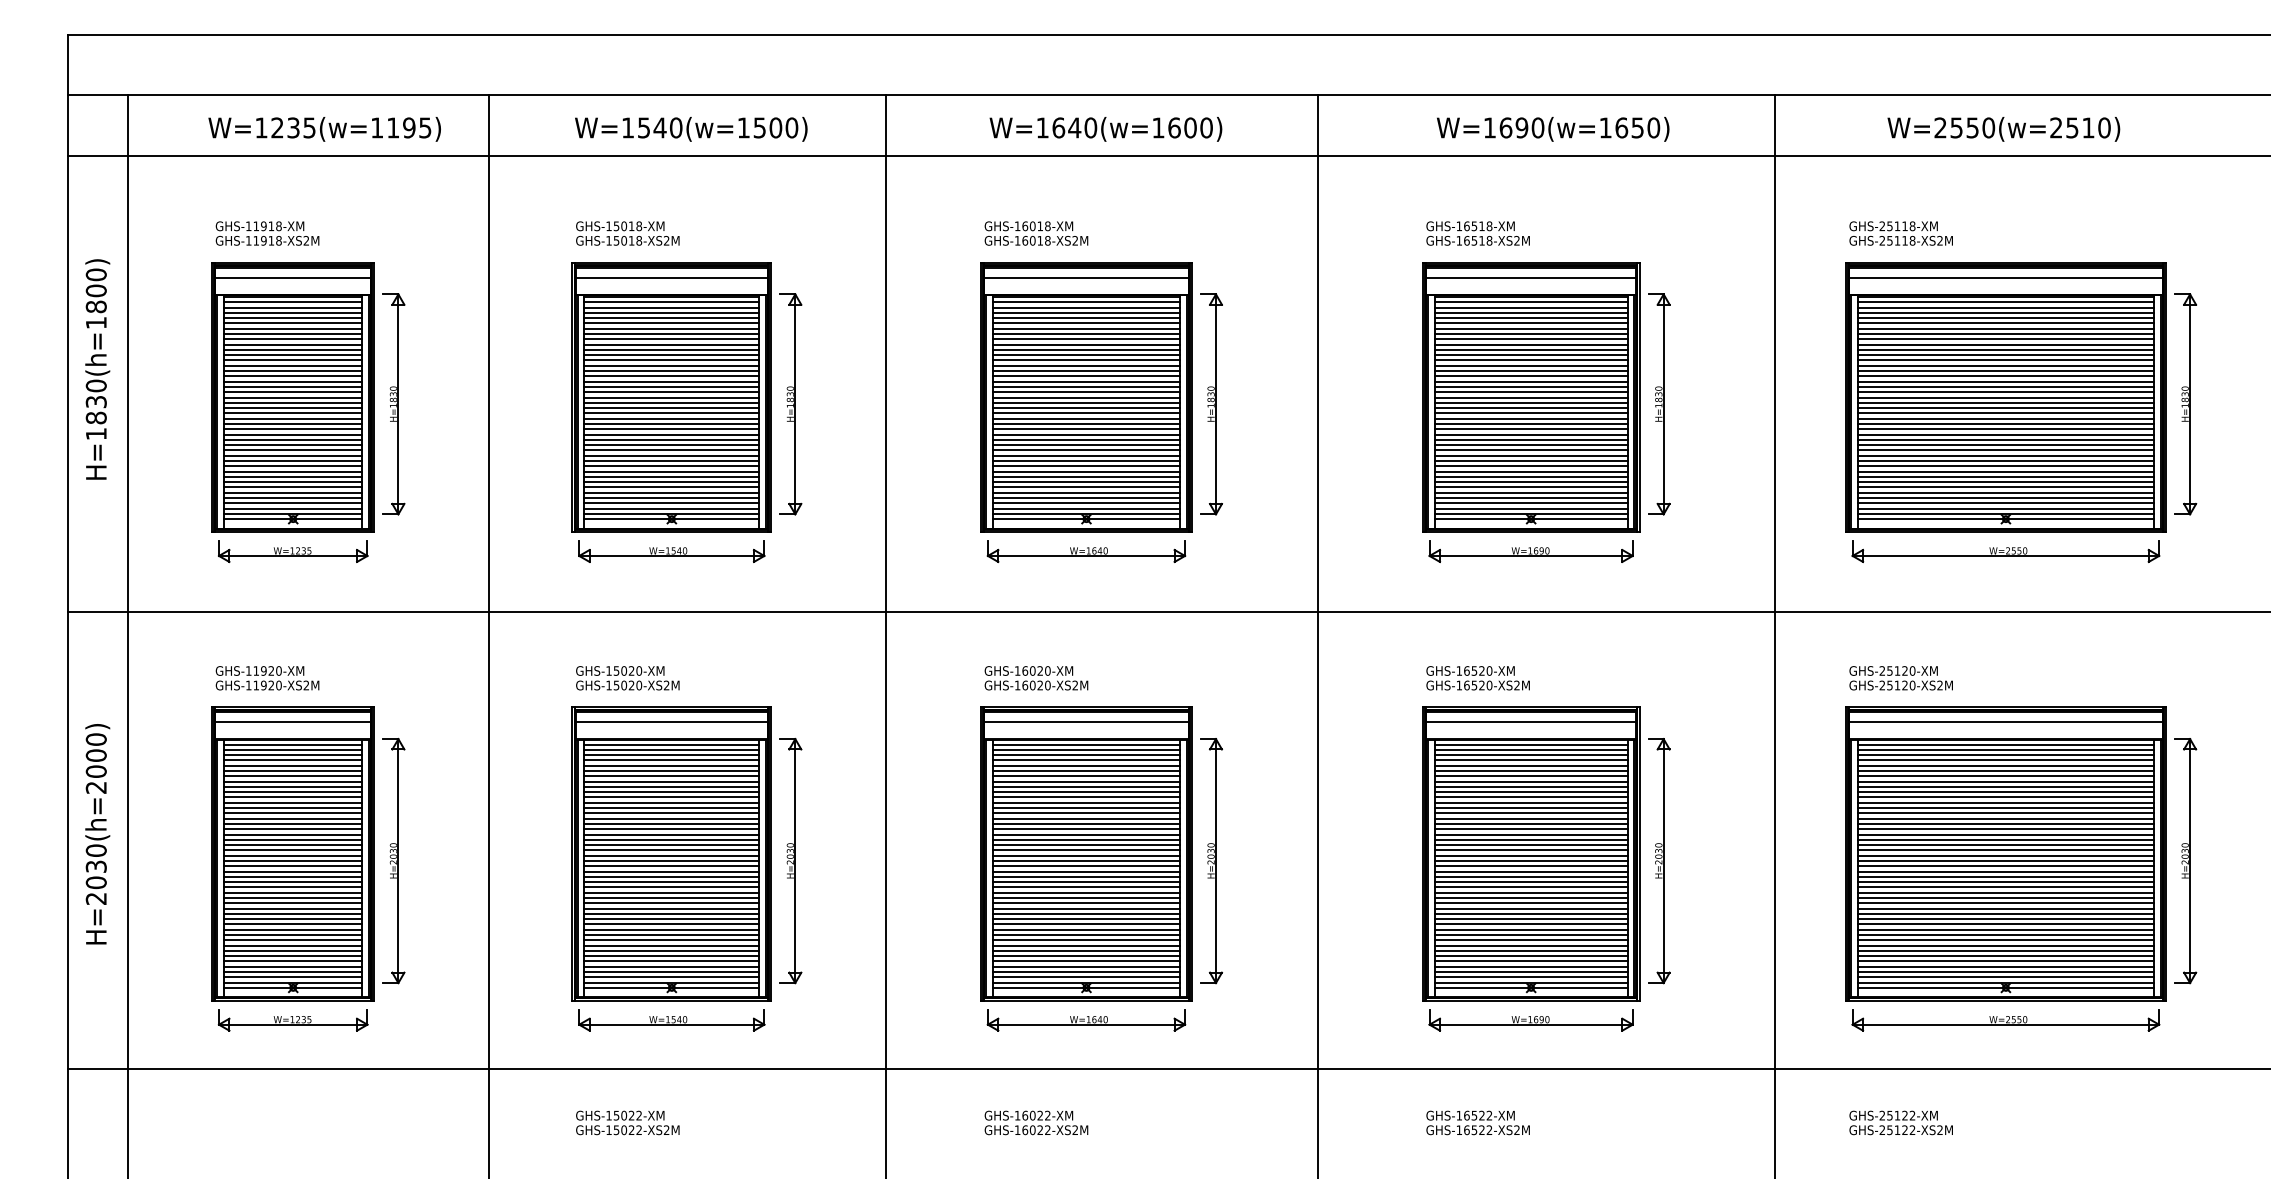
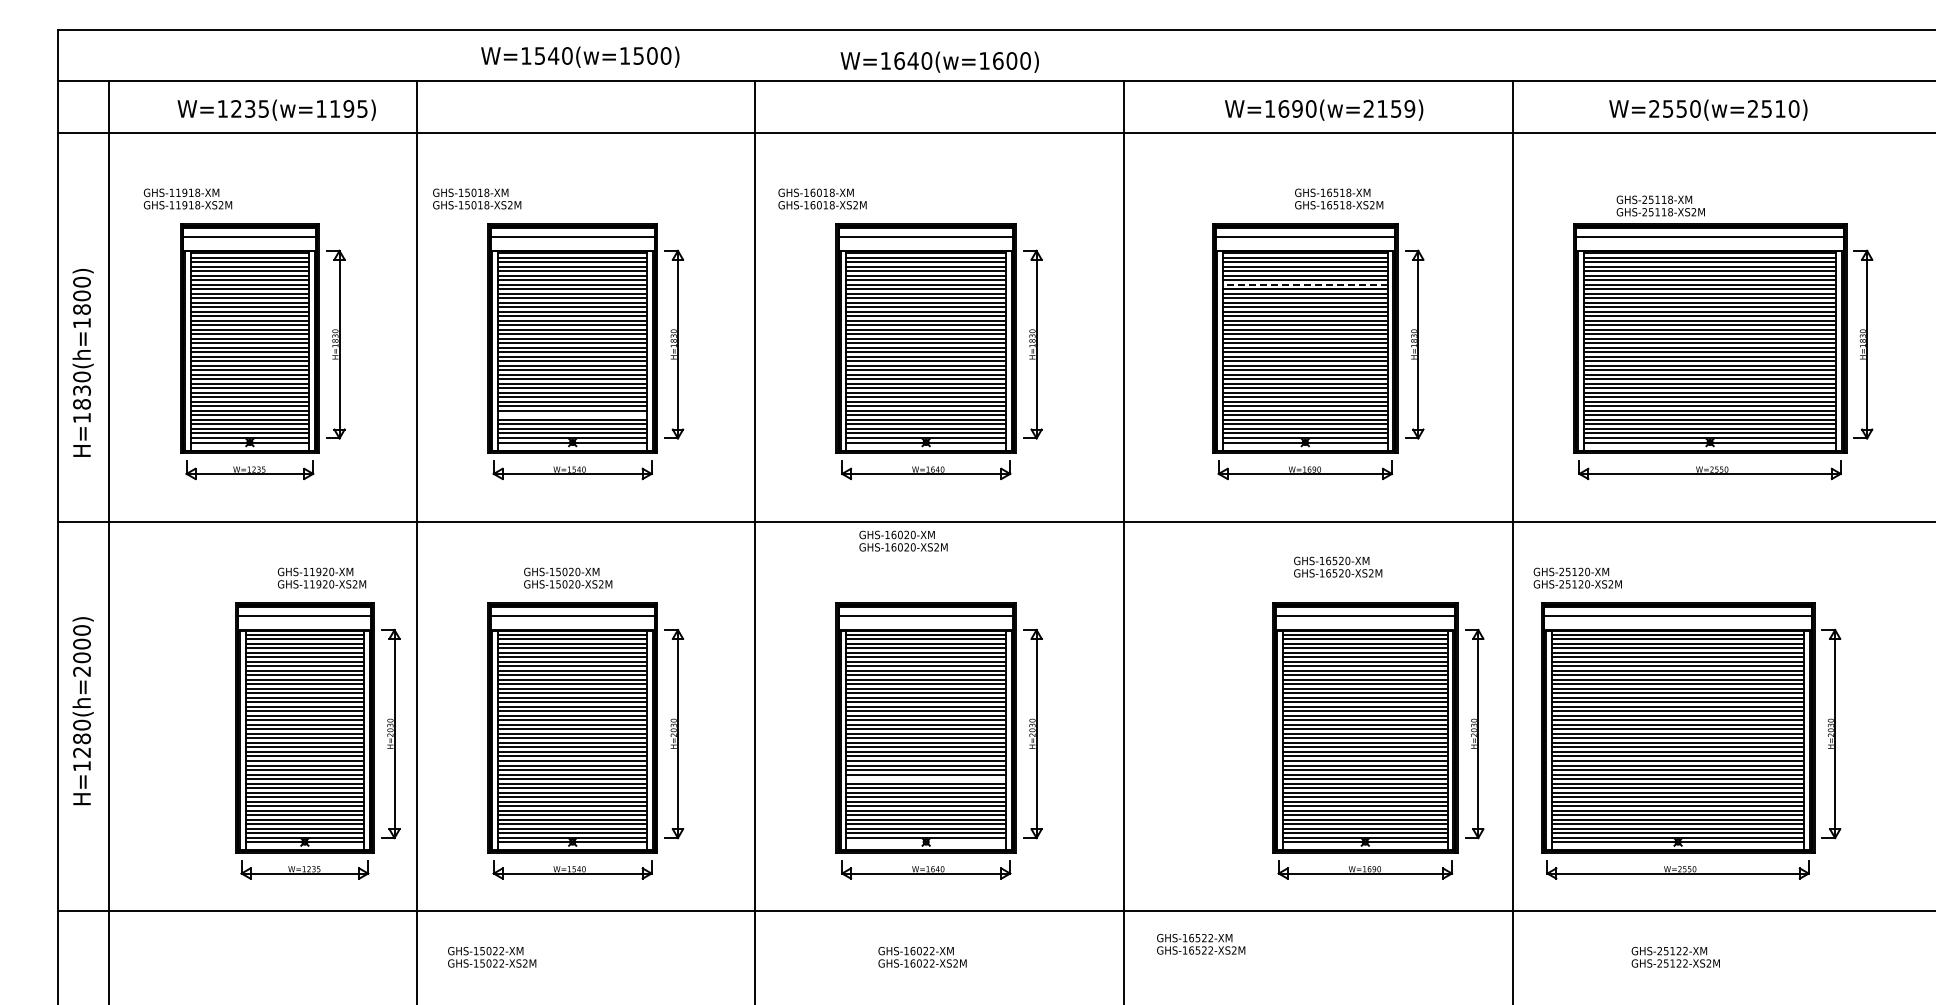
text: (1629, 127) -> (1389, 108), W=1690(w=1650) -> W=1690(w=2159)
text: (691, 128) -> (580, 56), moved
text: (1105, 128) -> (939, 61), moved
text: (266, 232) -> (187, 198), moved
text: (628, 232) -> (477, 198), moved
text: (1036, 232) -> (822, 198), moved
text: (1478, 232) -> (1339, 198), moved
text: (1900, 232) -> (1660, 205), moved
line: (1530, 333) -> (1304, 284), solid -> dashed
text: (96, 368) -> (82, 362), moved
line: (671, 487) -> (572, 415), removed
text: (266, 677) -> (321, 577), moved
text: (628, 677) -> (568, 577), moved
text: (1036, 677) -> (903, 540), moved
text: (1478, 677) -> (1338, 566), moved
text: (1900, 677) -> (1577, 577), moved
part: (308, 868) -> (317, 740), moved
part: (1546, 868) -> (1378, 740), moved
part: (2021, 868) -> (1691, 740), moved
text: (95, 882) -> (81, 752), H=2030(h=2000) -> H=1280(h=2000)
line: (1085, 914) -> (925, 779), removed
line: (1085, 988) -> (925, 842), removed
text: (628, 1123) -> (492, 957), moved
text: (1036, 1123) -> (922, 957), moved
text: (1478, 1123) -> (1201, 944), moved
text: (1900, 1123) -> (1675, 957), moved

